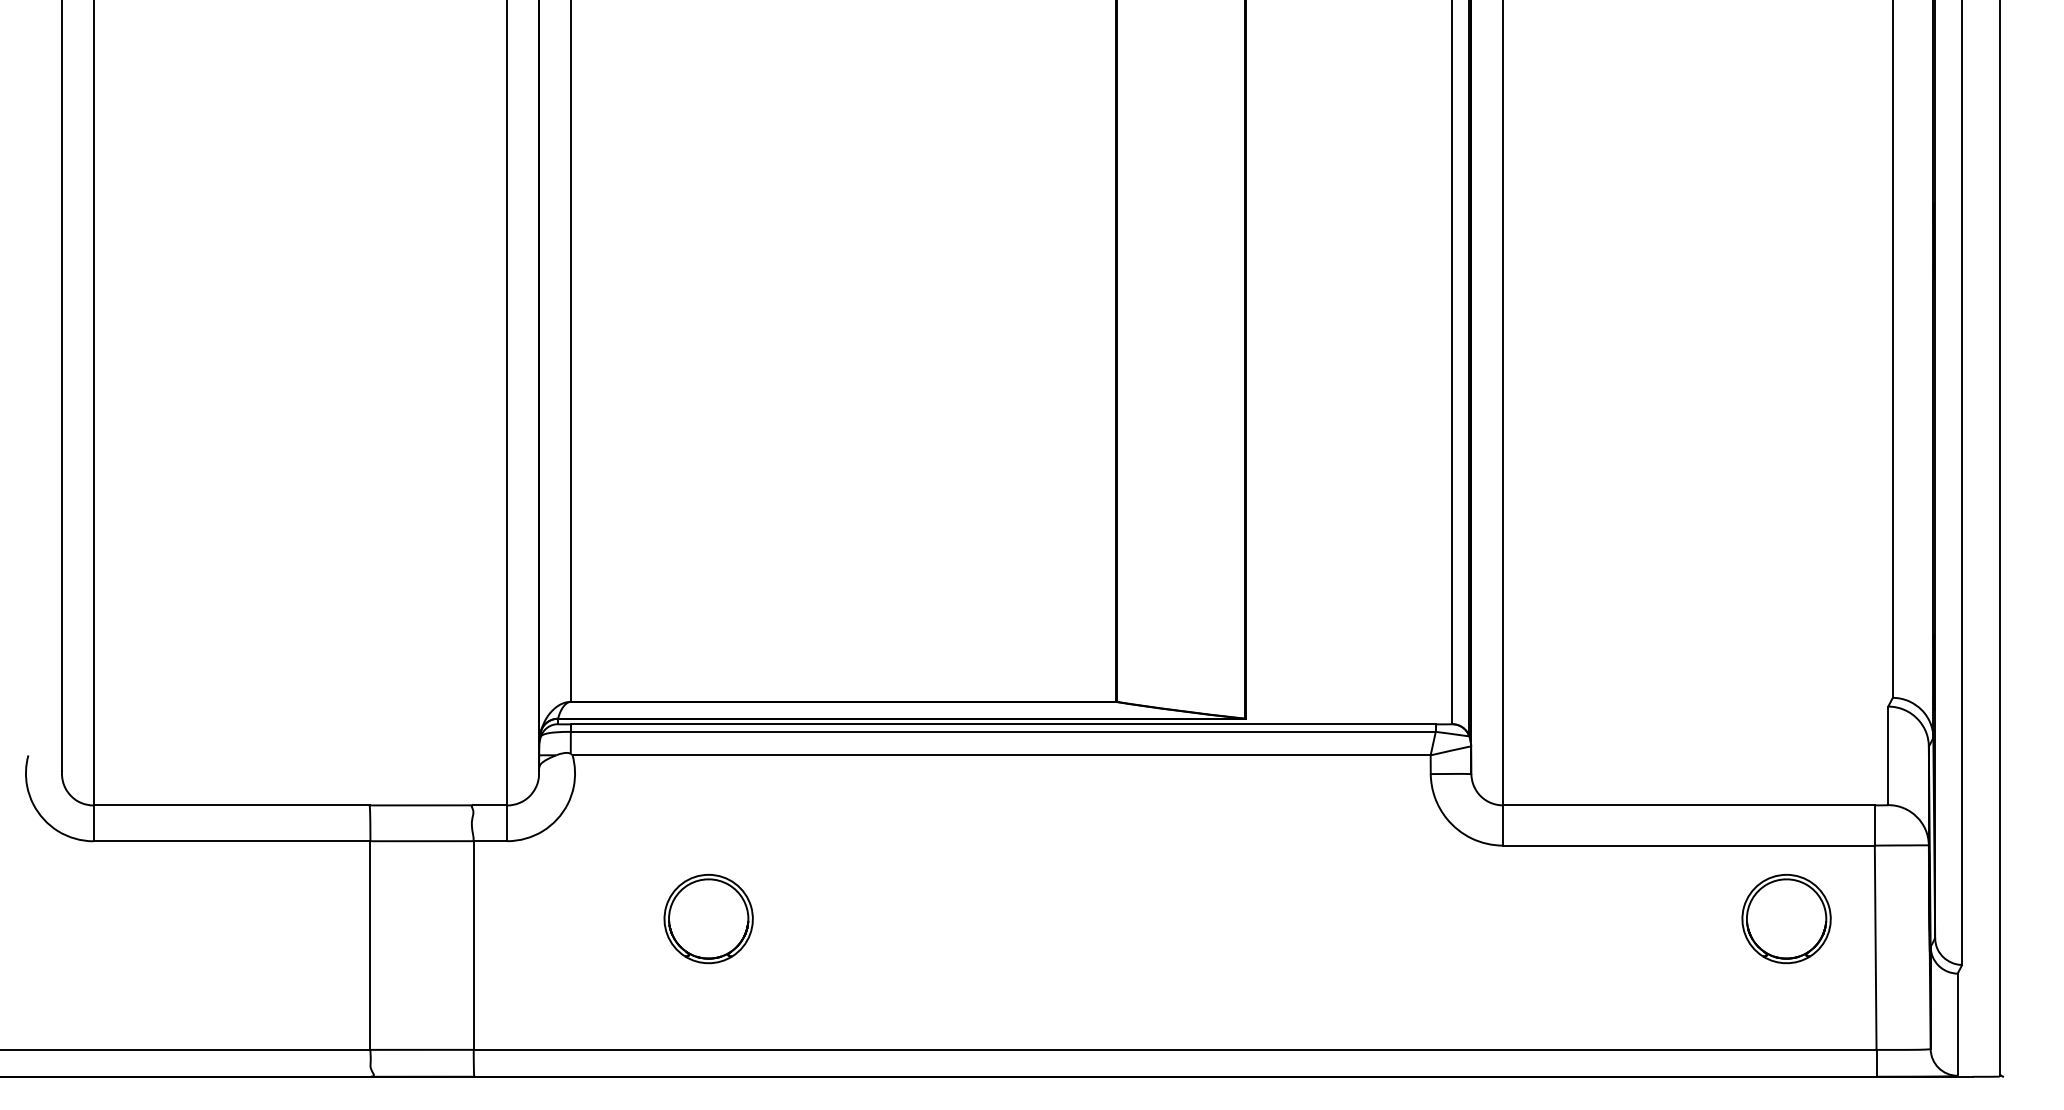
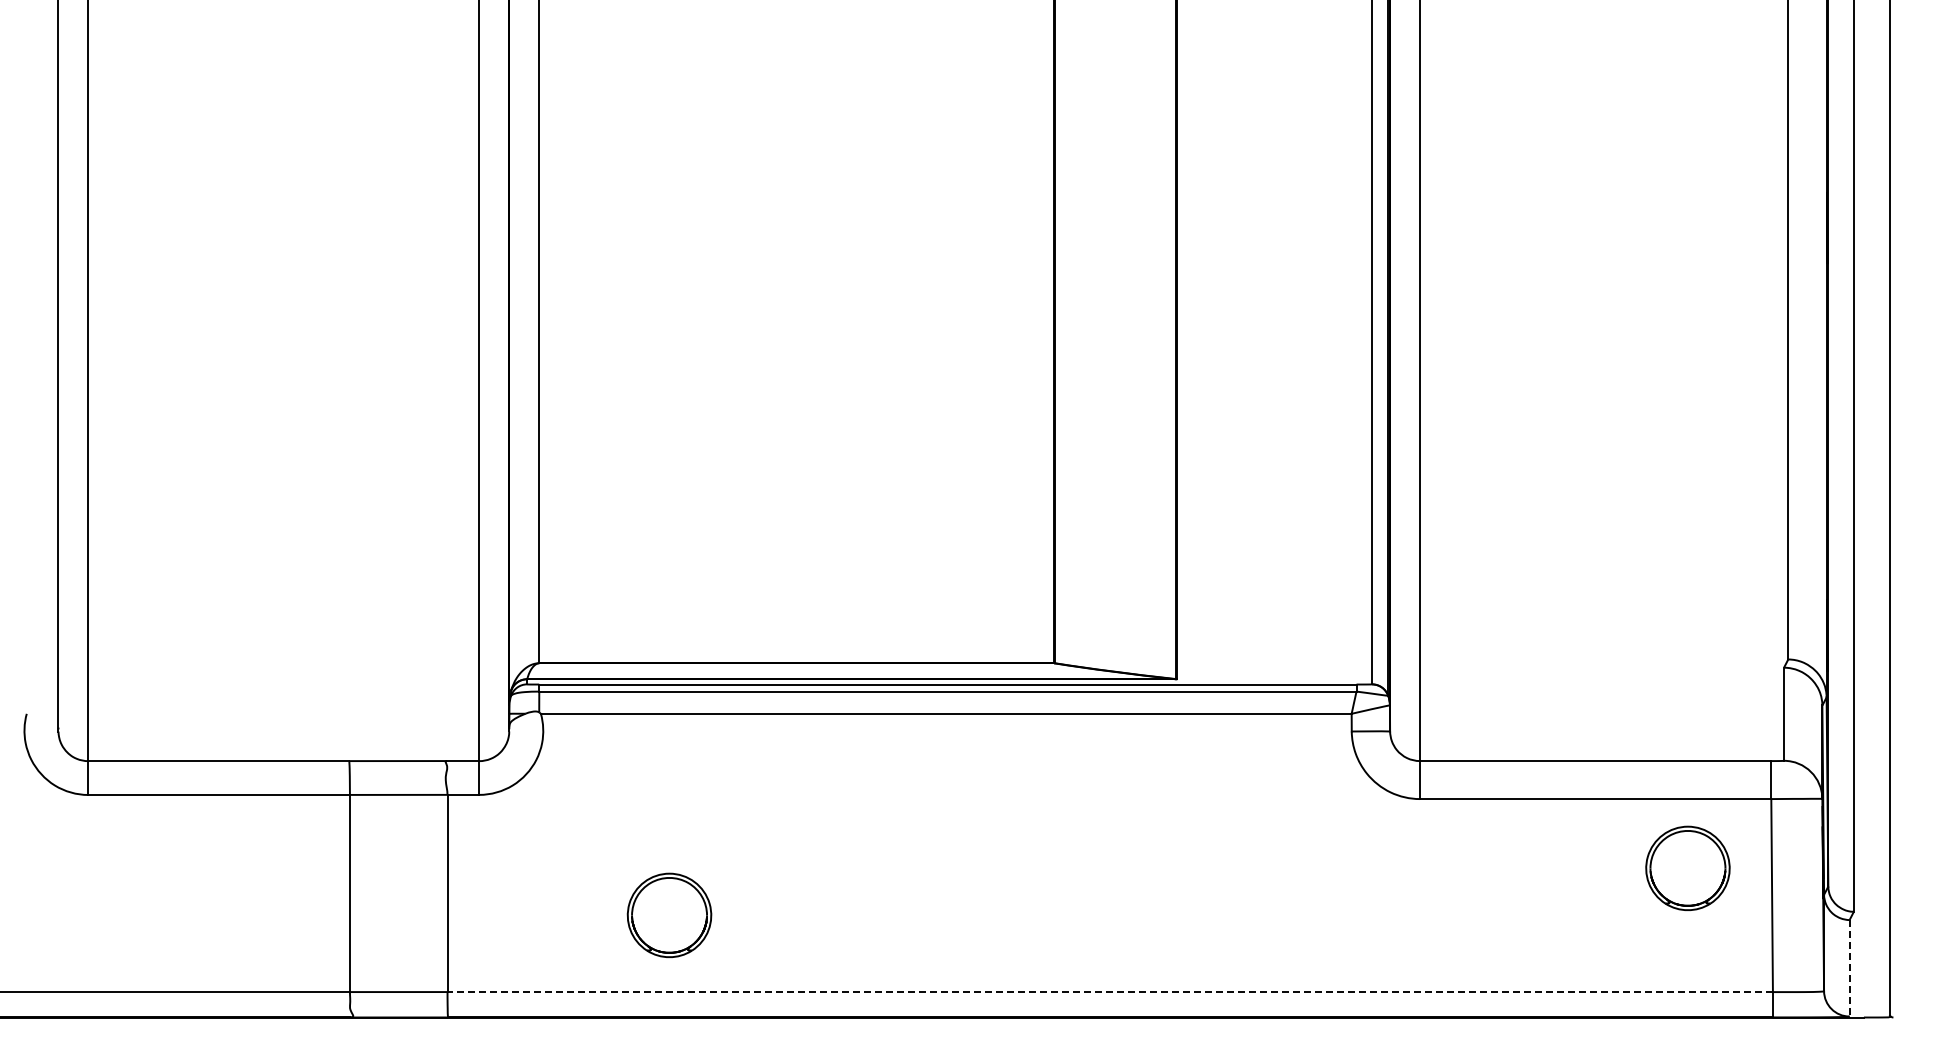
part: (708, 918) -> (669, 914), moved
line: (1957, 1024) -> (1849, 968), solid -> dashed
line: (1175, 1050) -> (1110, 992), solid -> dashed

